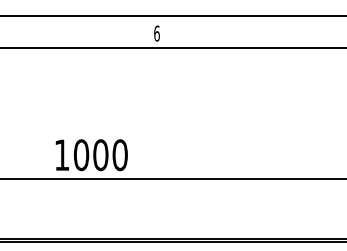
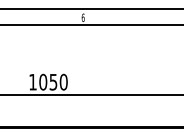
text: (100, 153) -> (53, 81), 1000 -> 1050

